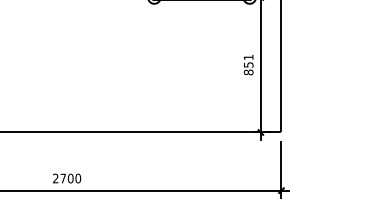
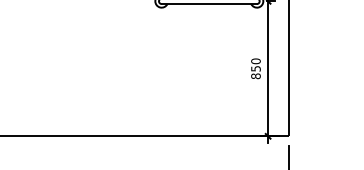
text: (248, 57) -> (255, 61), 851 -> 850

